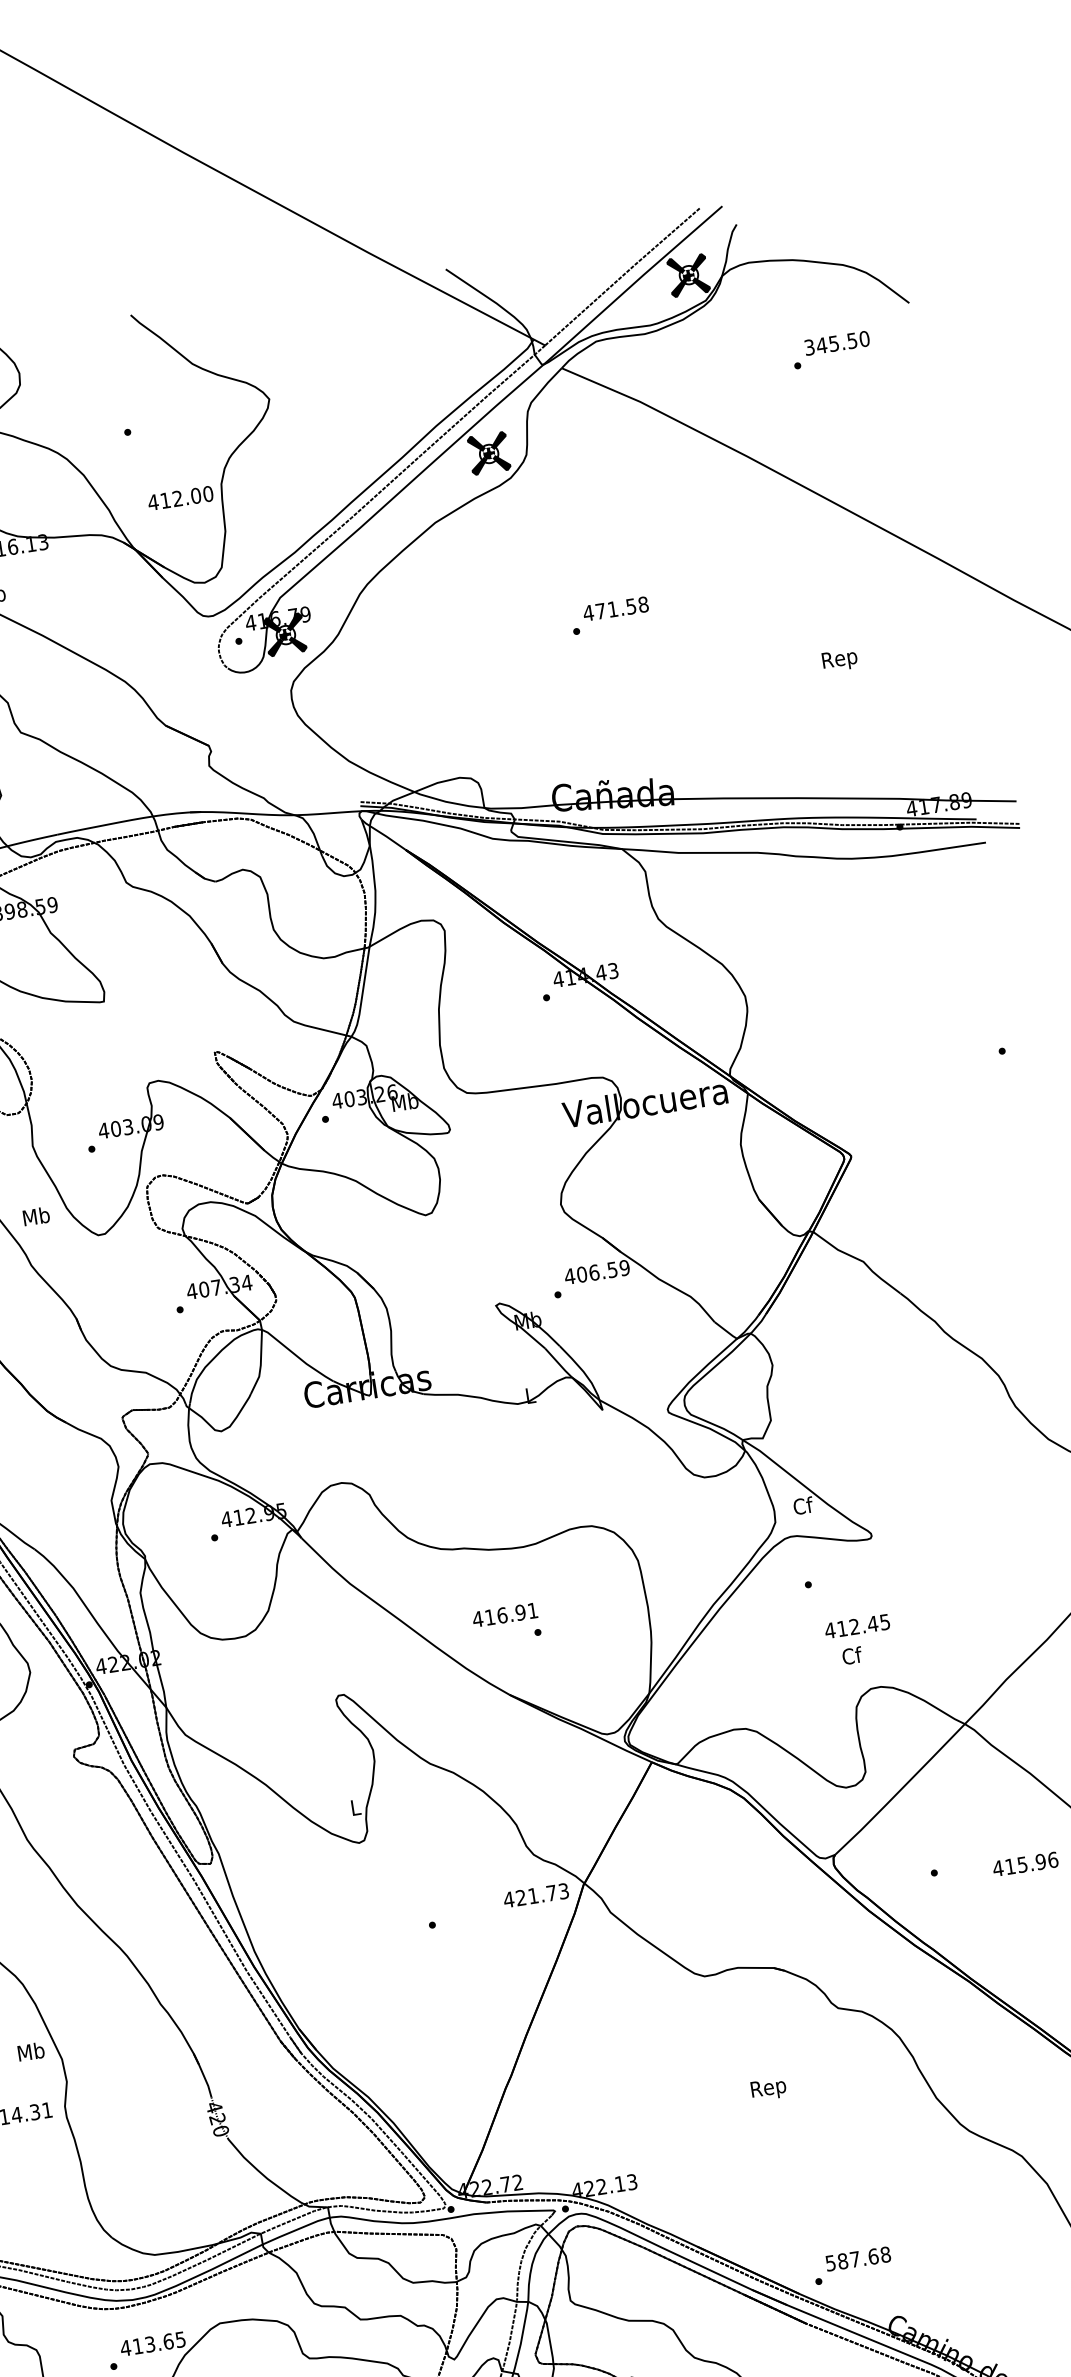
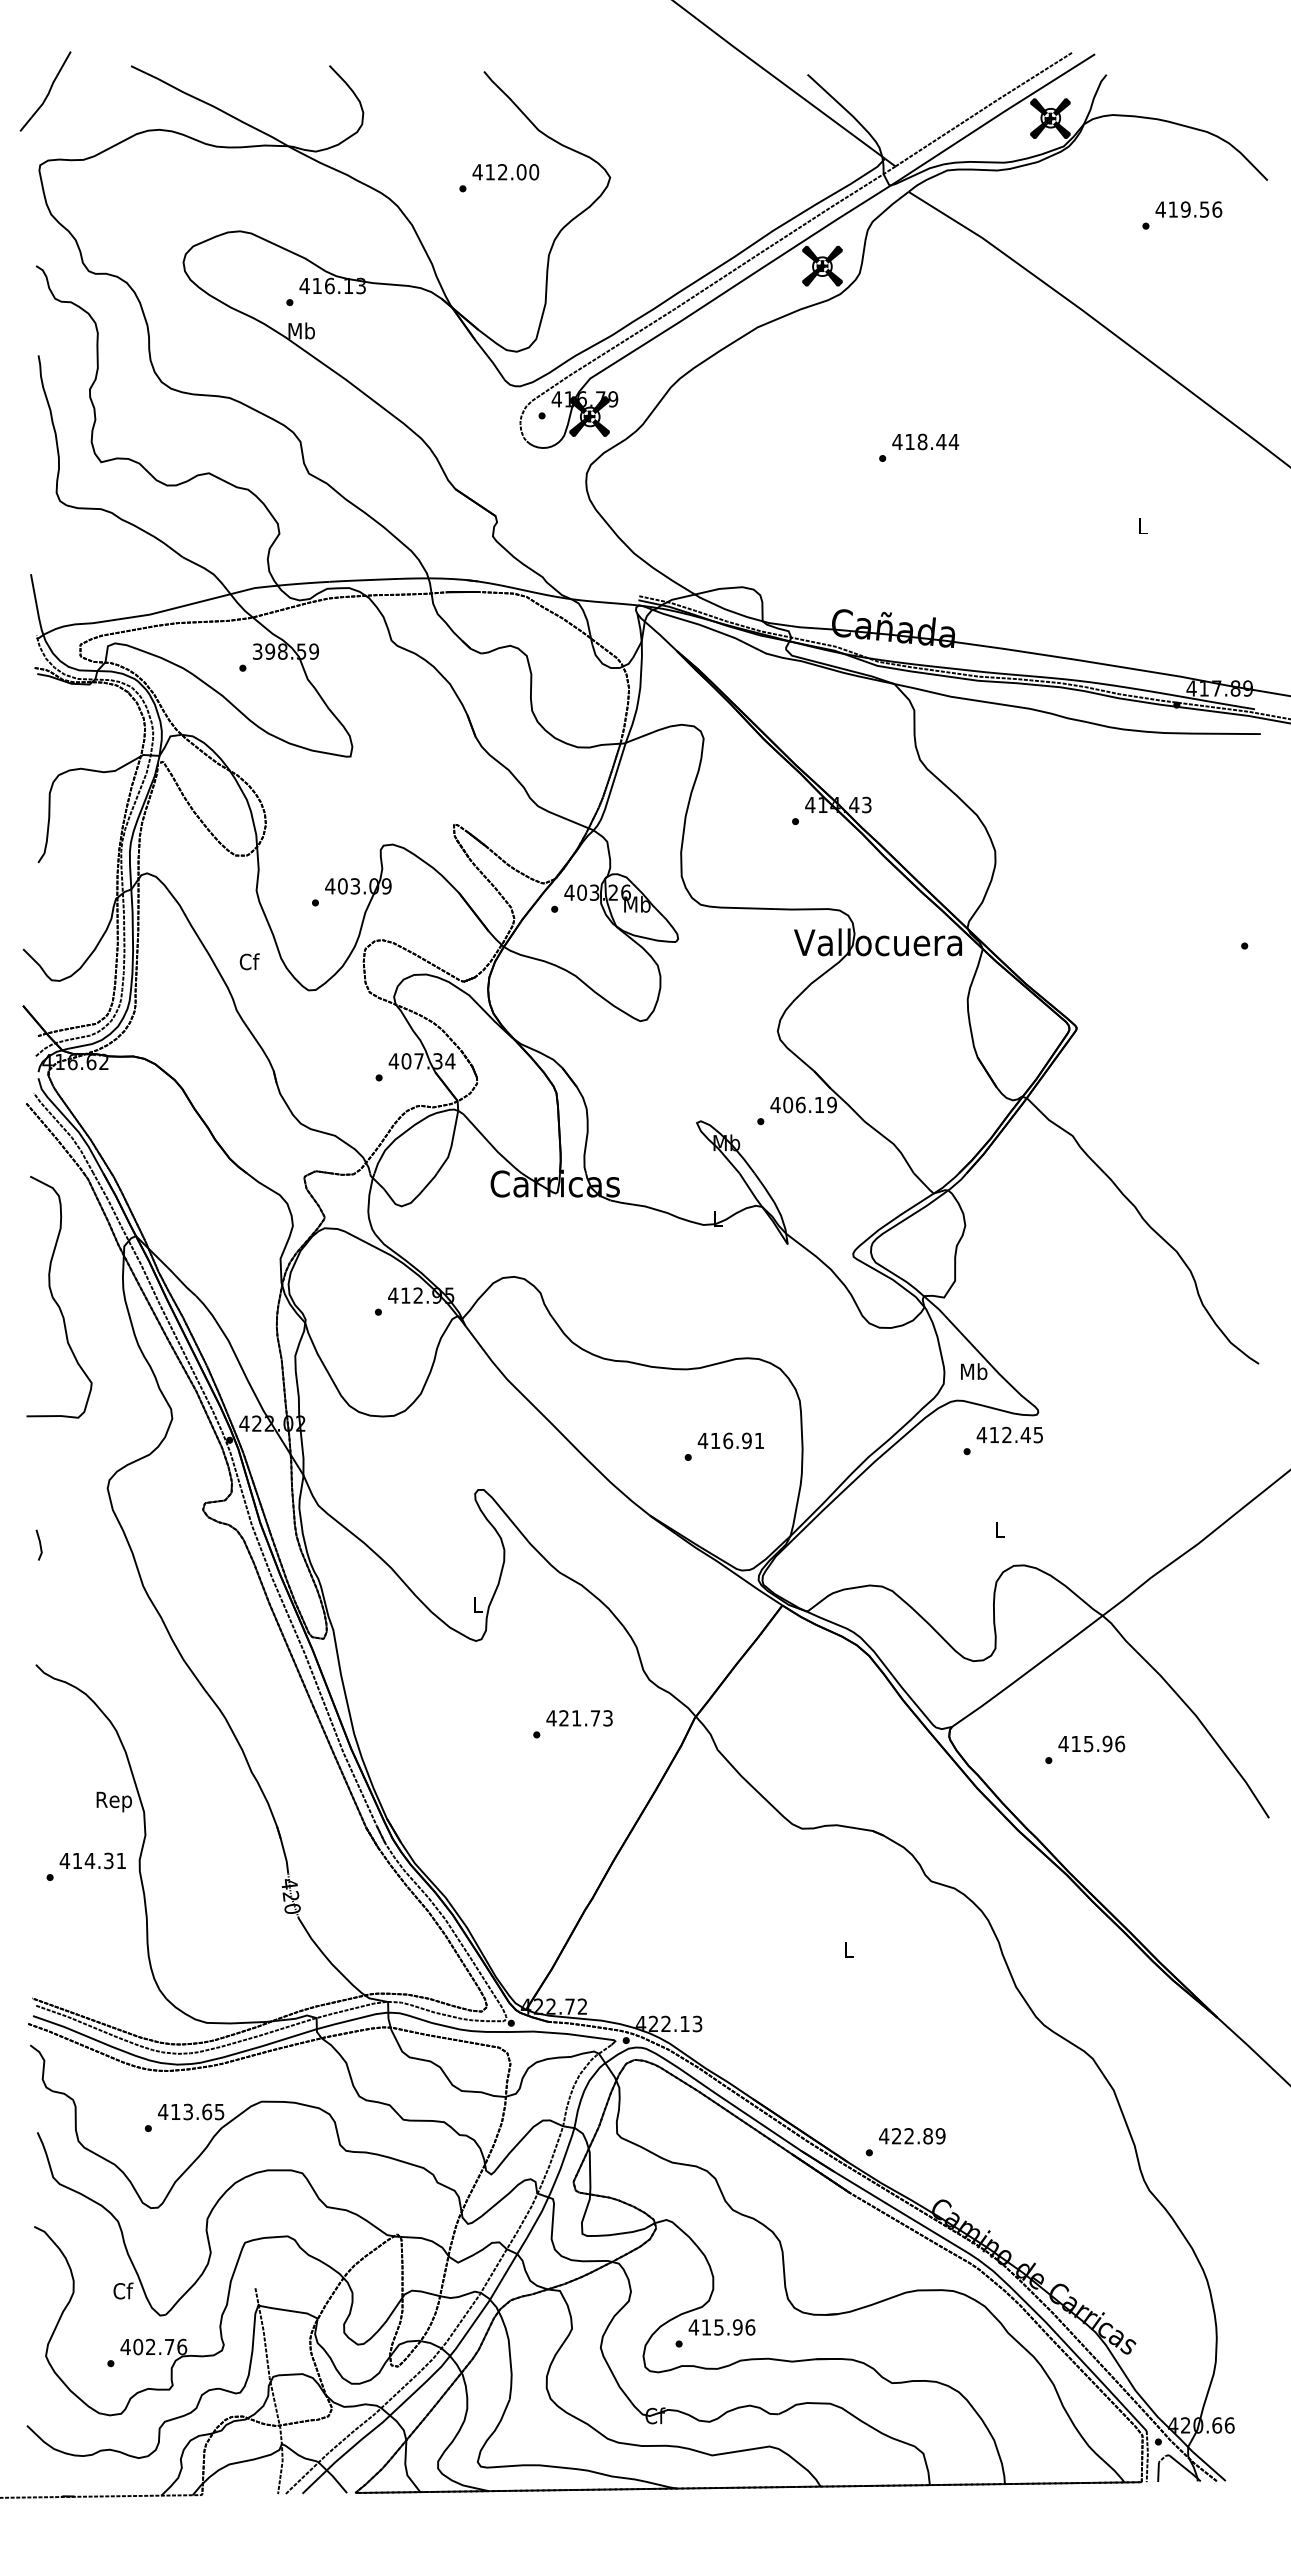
text: (836, 343) -> (1188, 209), 345.50 -> 419.56
text: (180, 498) -> (505, 172), moved
text: (622, 607) -> (932, 441), 471.58 -> 418.44
text: (839, 660) -> (1142, 528), Rep -> L
text: (36, 1216) -> (249, 961), Mb -> Cf
text: (612, 1270) -> (819, 1105), 406.59 -> 406.19
text: (803, 1505) -> (974, 1371), Cf -> Mb
text: (504, 1614) -> (730, 1440), moved
text: (856, 1625) -> (1009, 1434), moved
text: (852, 1655) -> (1000, 1529), Cf -> L
text: (1025, 1863) -> (1091, 1743), moved
text: (536, 1895) -> (579, 1718), moved
text: (30, 2053) -> (113, 1801), Mb -> Rep
text: (768, 2089) -> (848, 1952), Rep -> L
text: (858, 2259) -> (912, 2136), 587.68 -> 422.89

